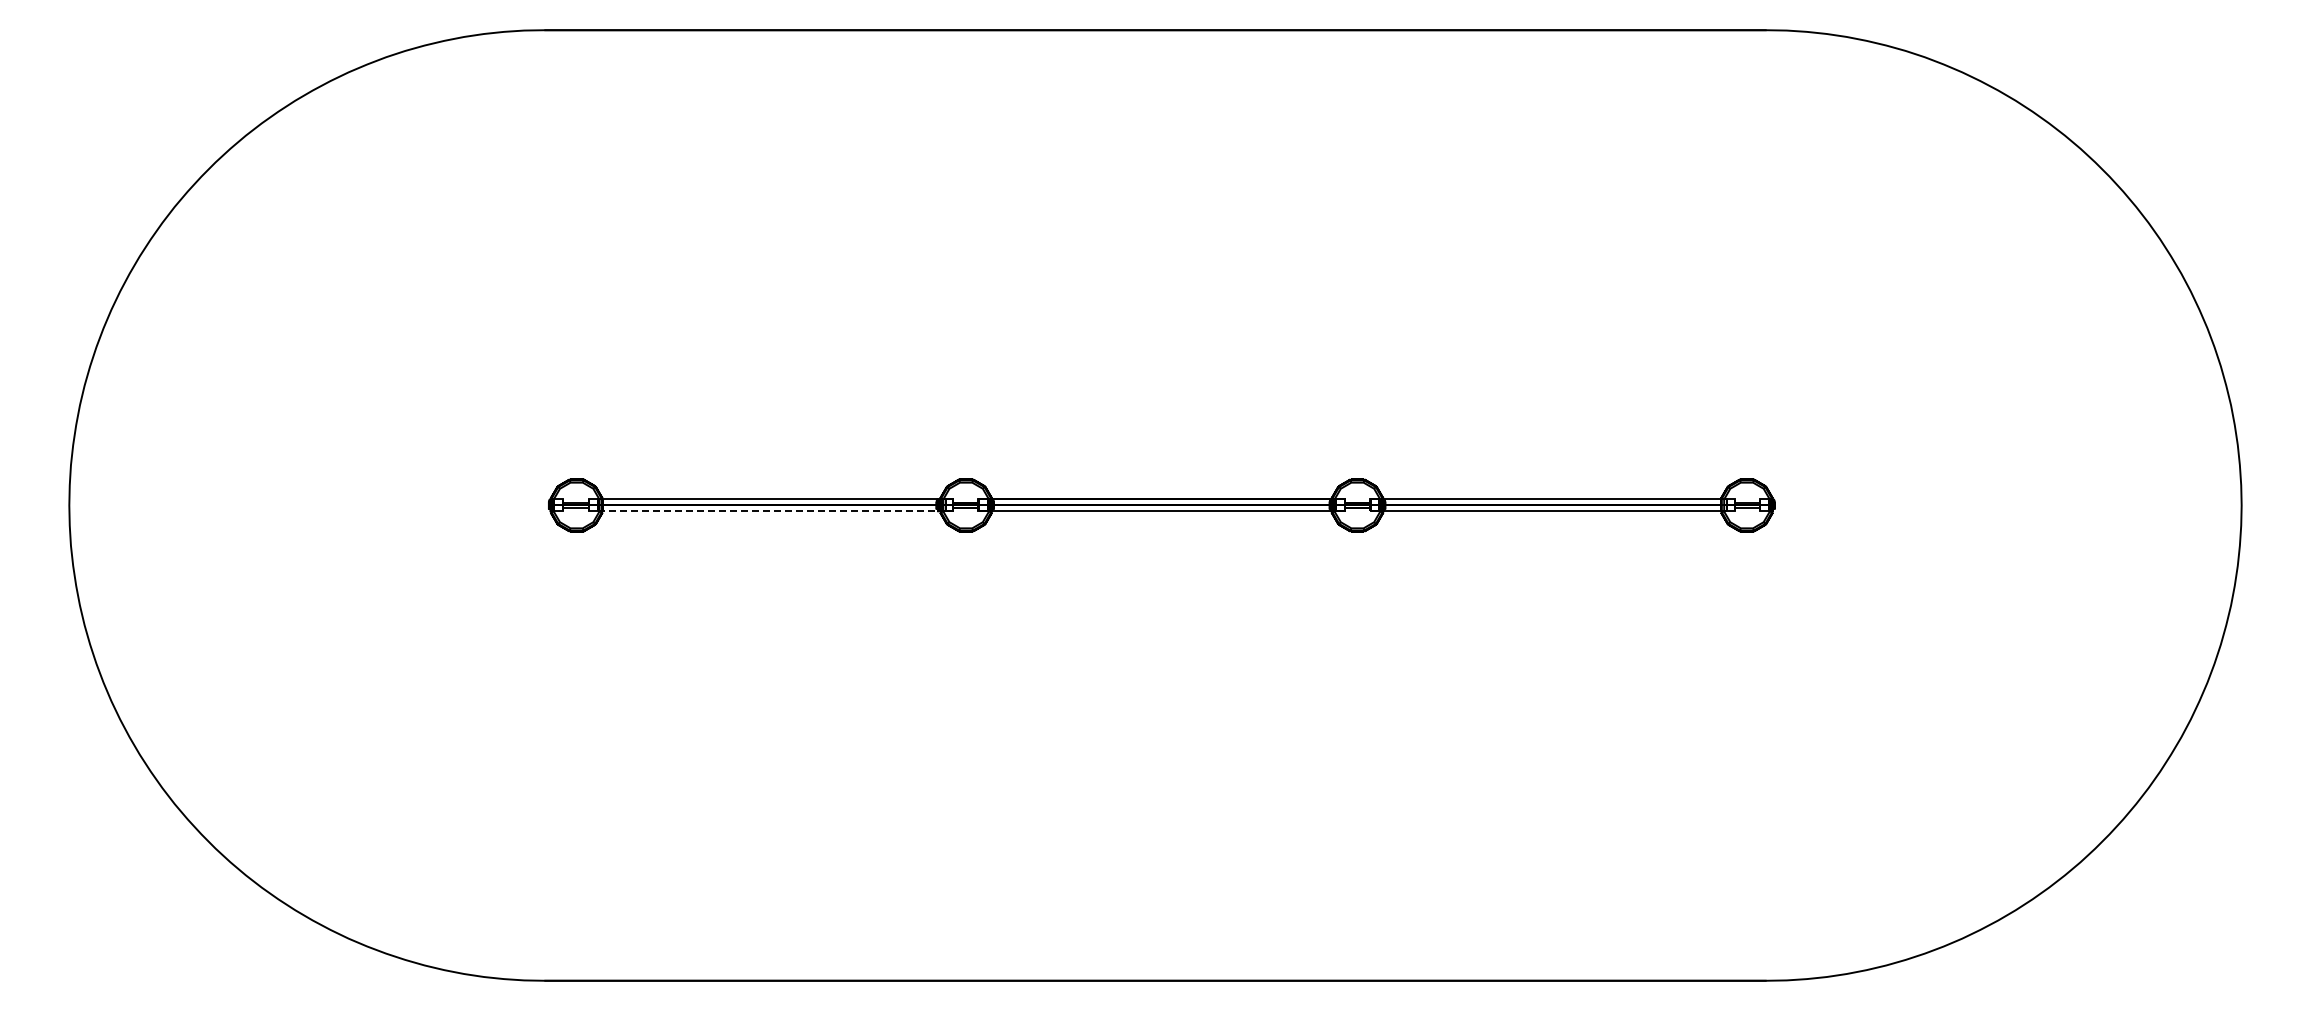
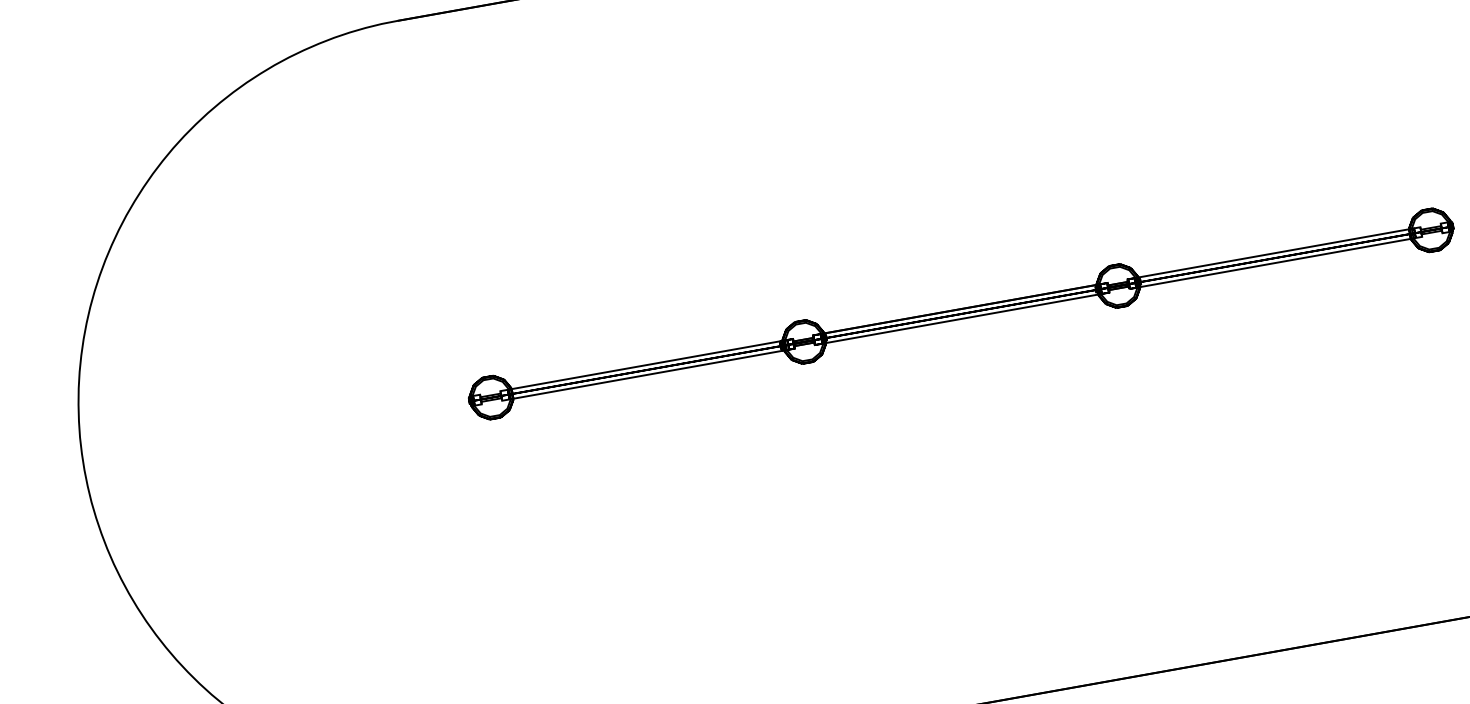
line: (772, 511) -> (649, 374), dashed -> solid

